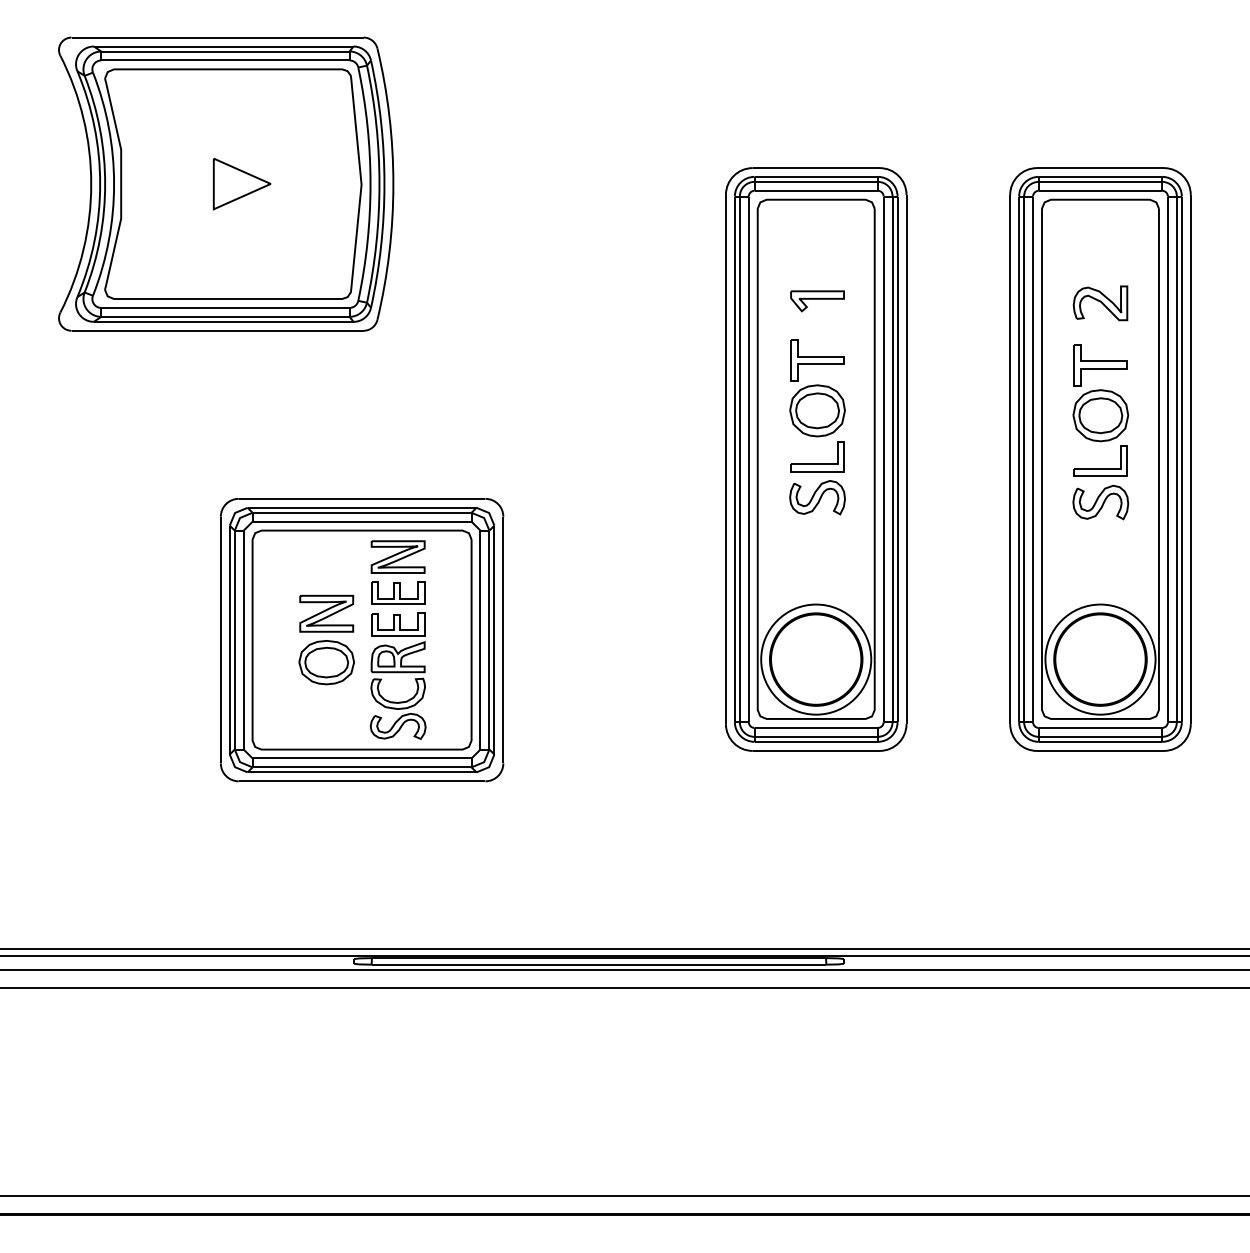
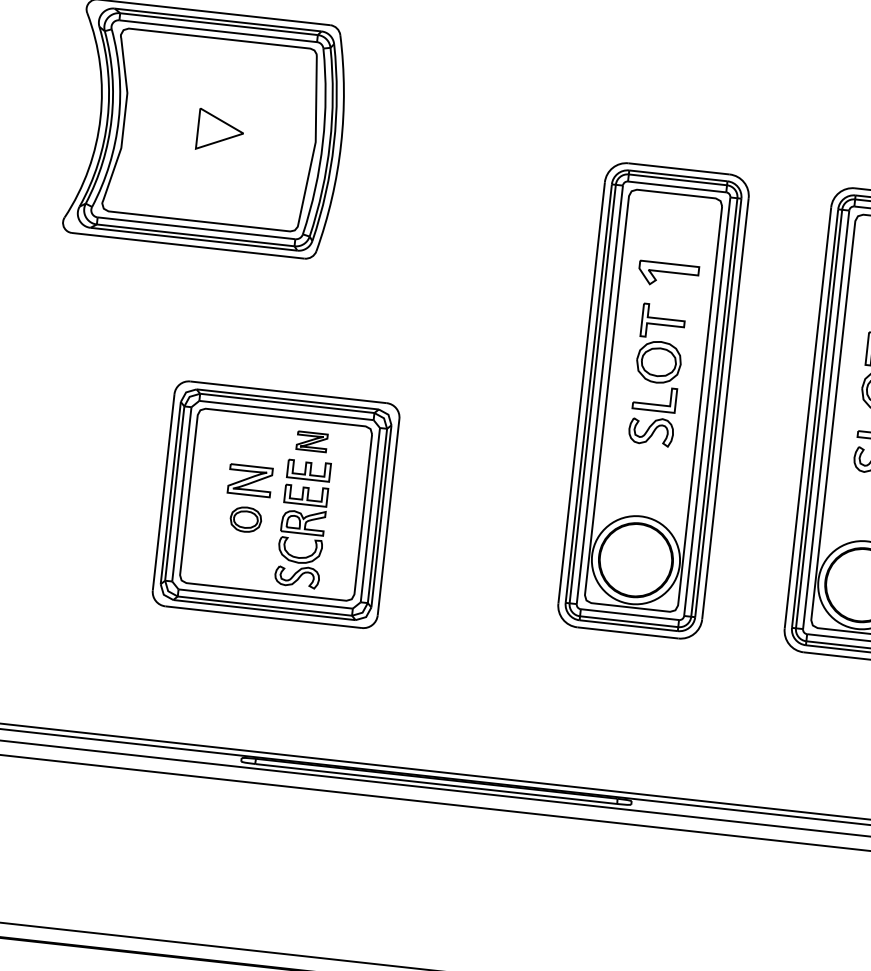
part: (817, 301) -> (668, 275), size x1.4
part: (397, 556) -> (311, 441), size x0.7
part: (326, 662) -> (245, 519), size x0.7

